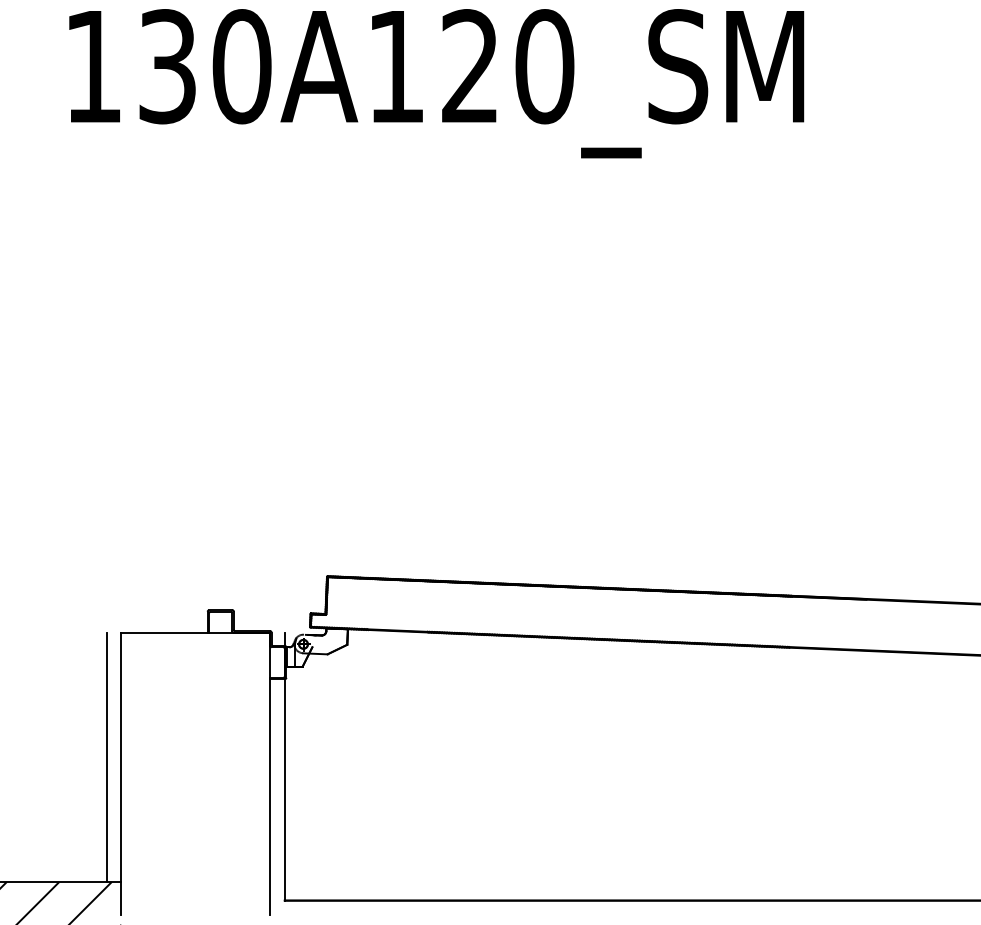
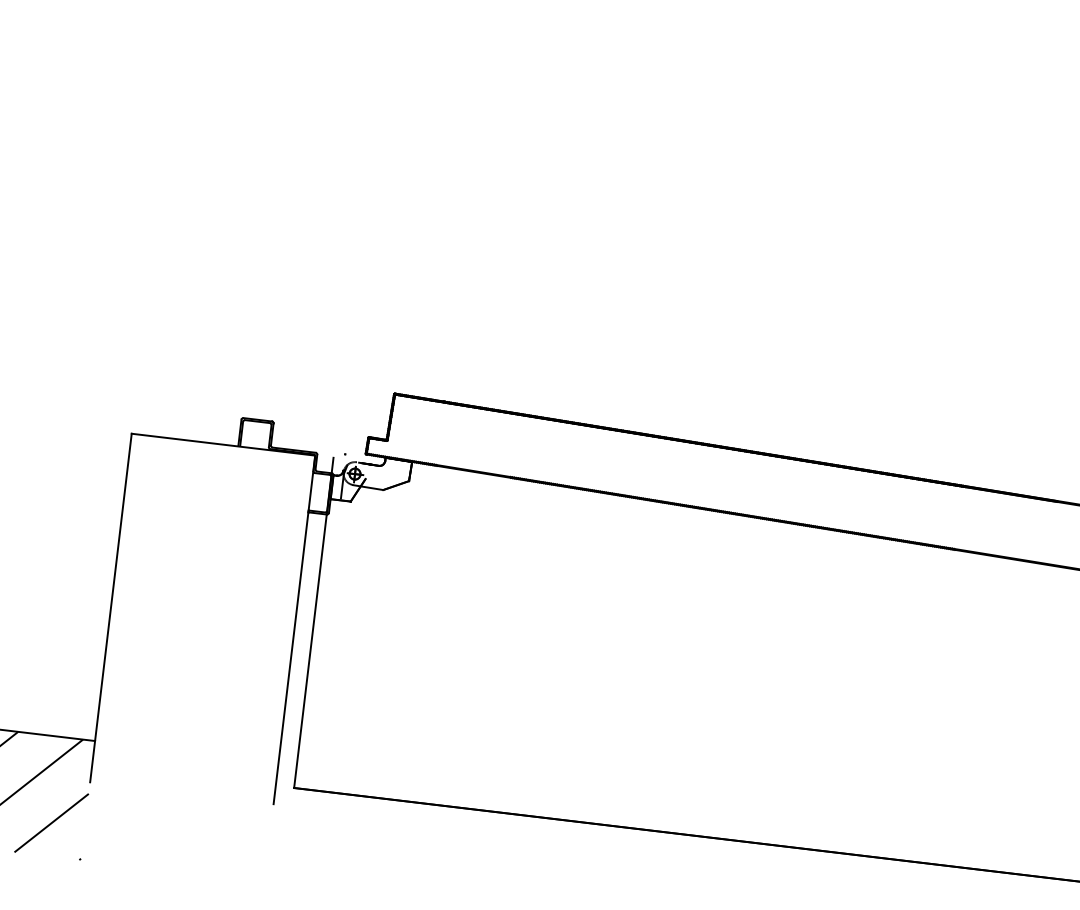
line: (106, 757) -> (94, 584), removed

